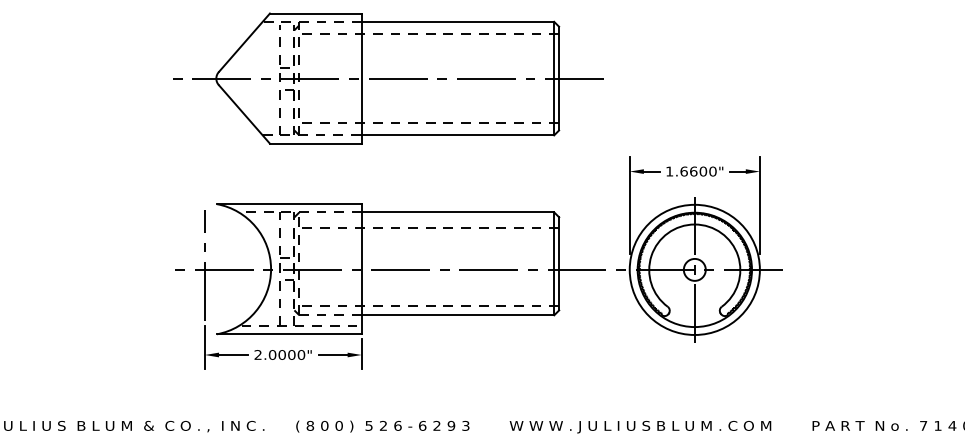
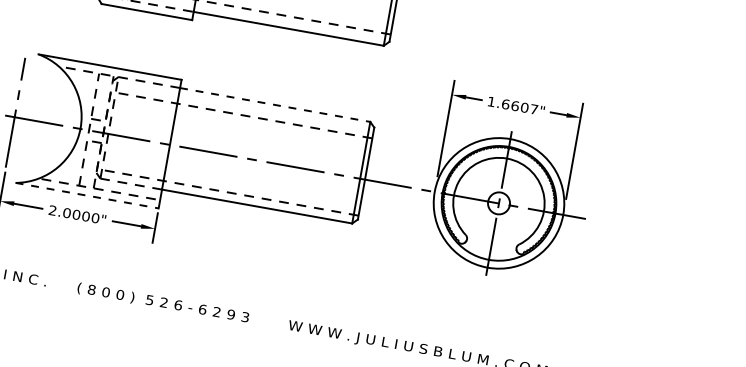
text: (712, 171) -> (533, 109), 1.6600" -> 1.6607"
line: (458, 212) -> (275, 105), solid -> dashed
line: (289, 334) -> (87, 195), solid -> dashed

